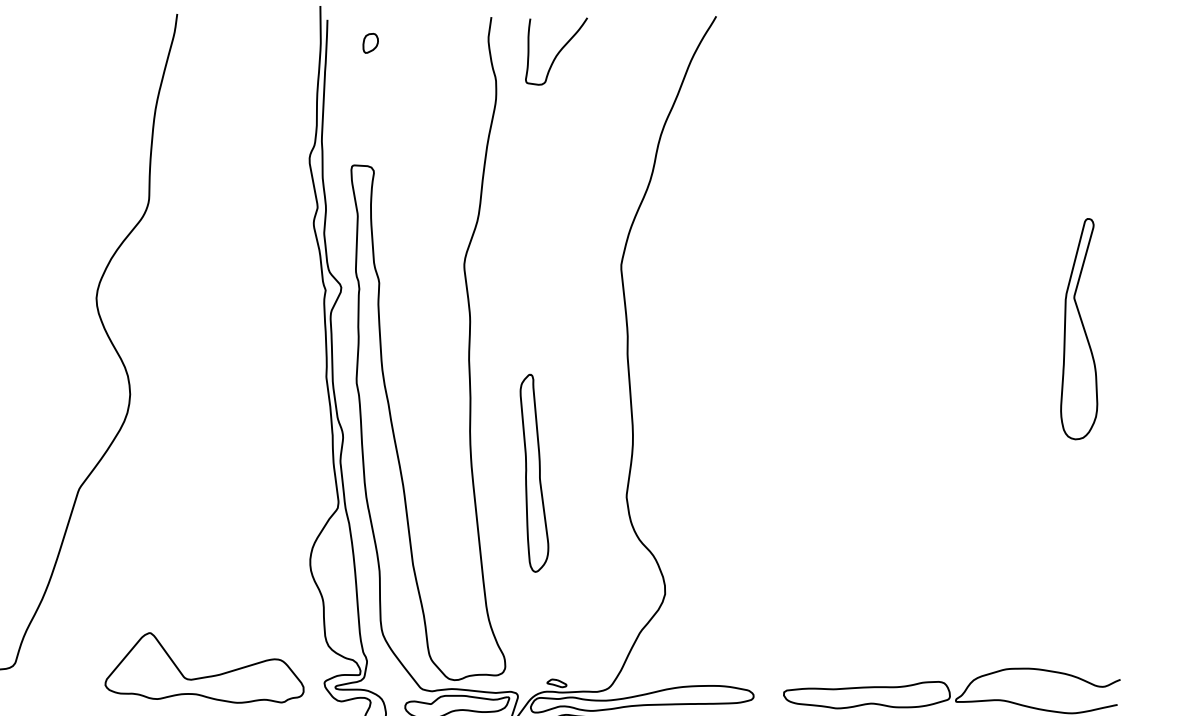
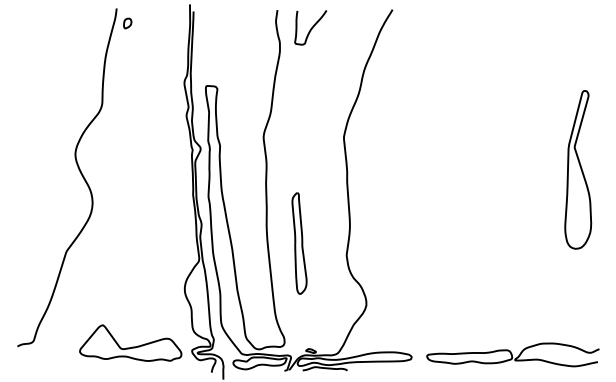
part: (370, 43) -> (127, 23), moved
part: (1079, 328) -> (578, 169), size x1.4

